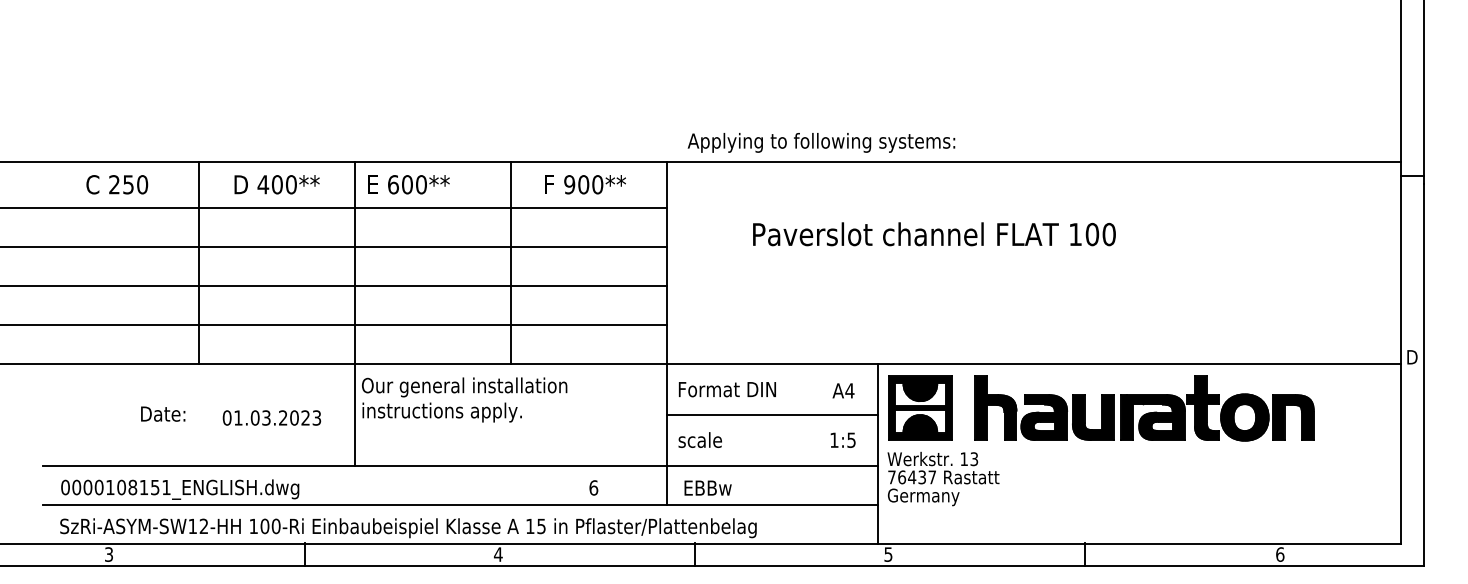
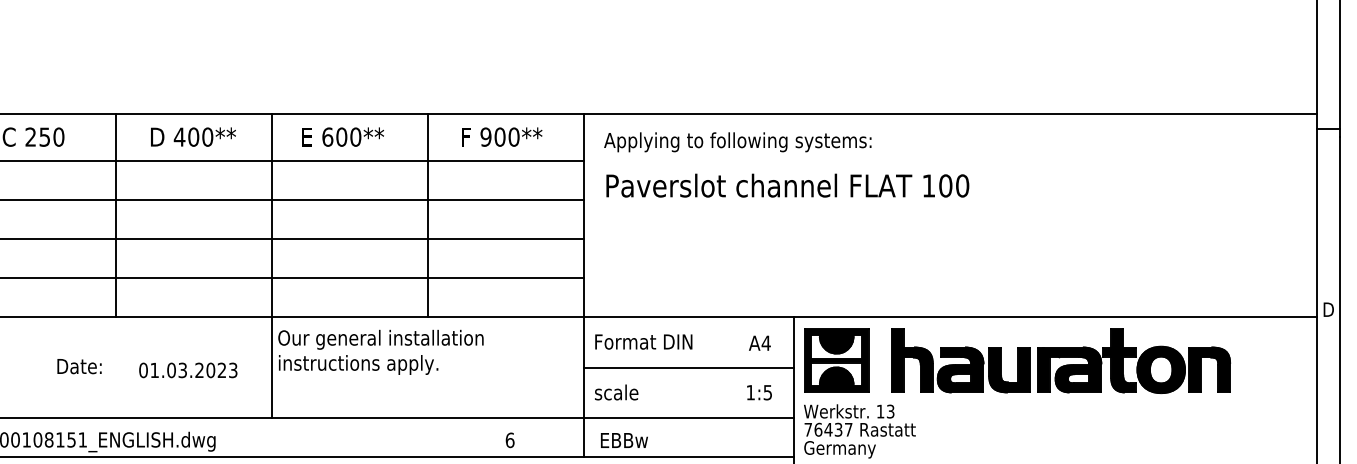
text: (821, 142) -> (737, 141), moved
text: (408, 184) -> (342, 136), moved
text: (934, 234) -> (787, 185), moved

